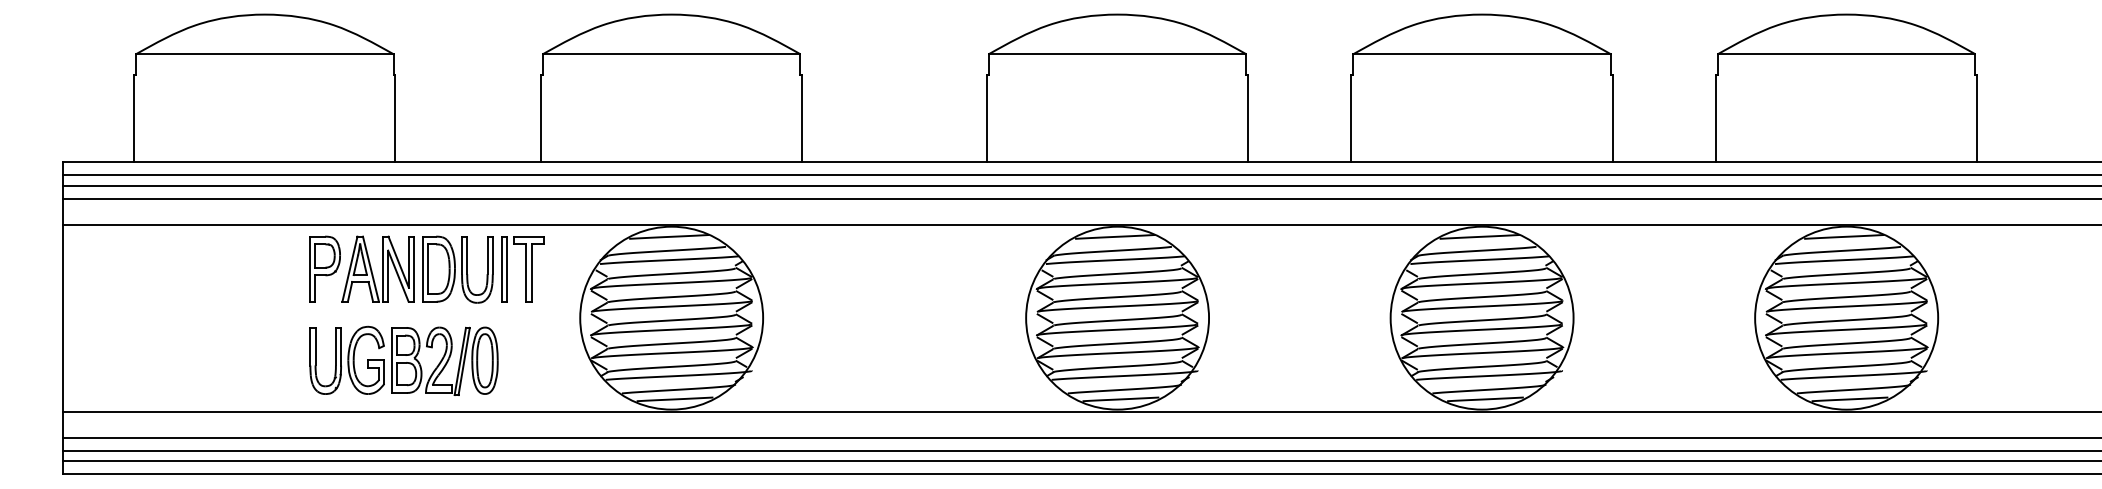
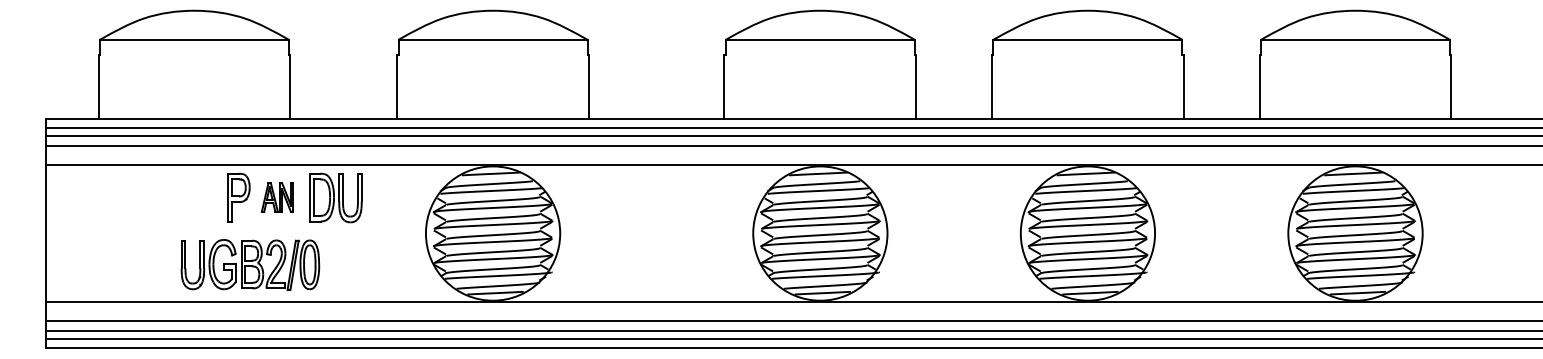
part: (377, 268) -> (277, 197), size x0.6
part: (522, 269) -> (383, 197), removed
part: (403, 360) -> (249, 264), moved

